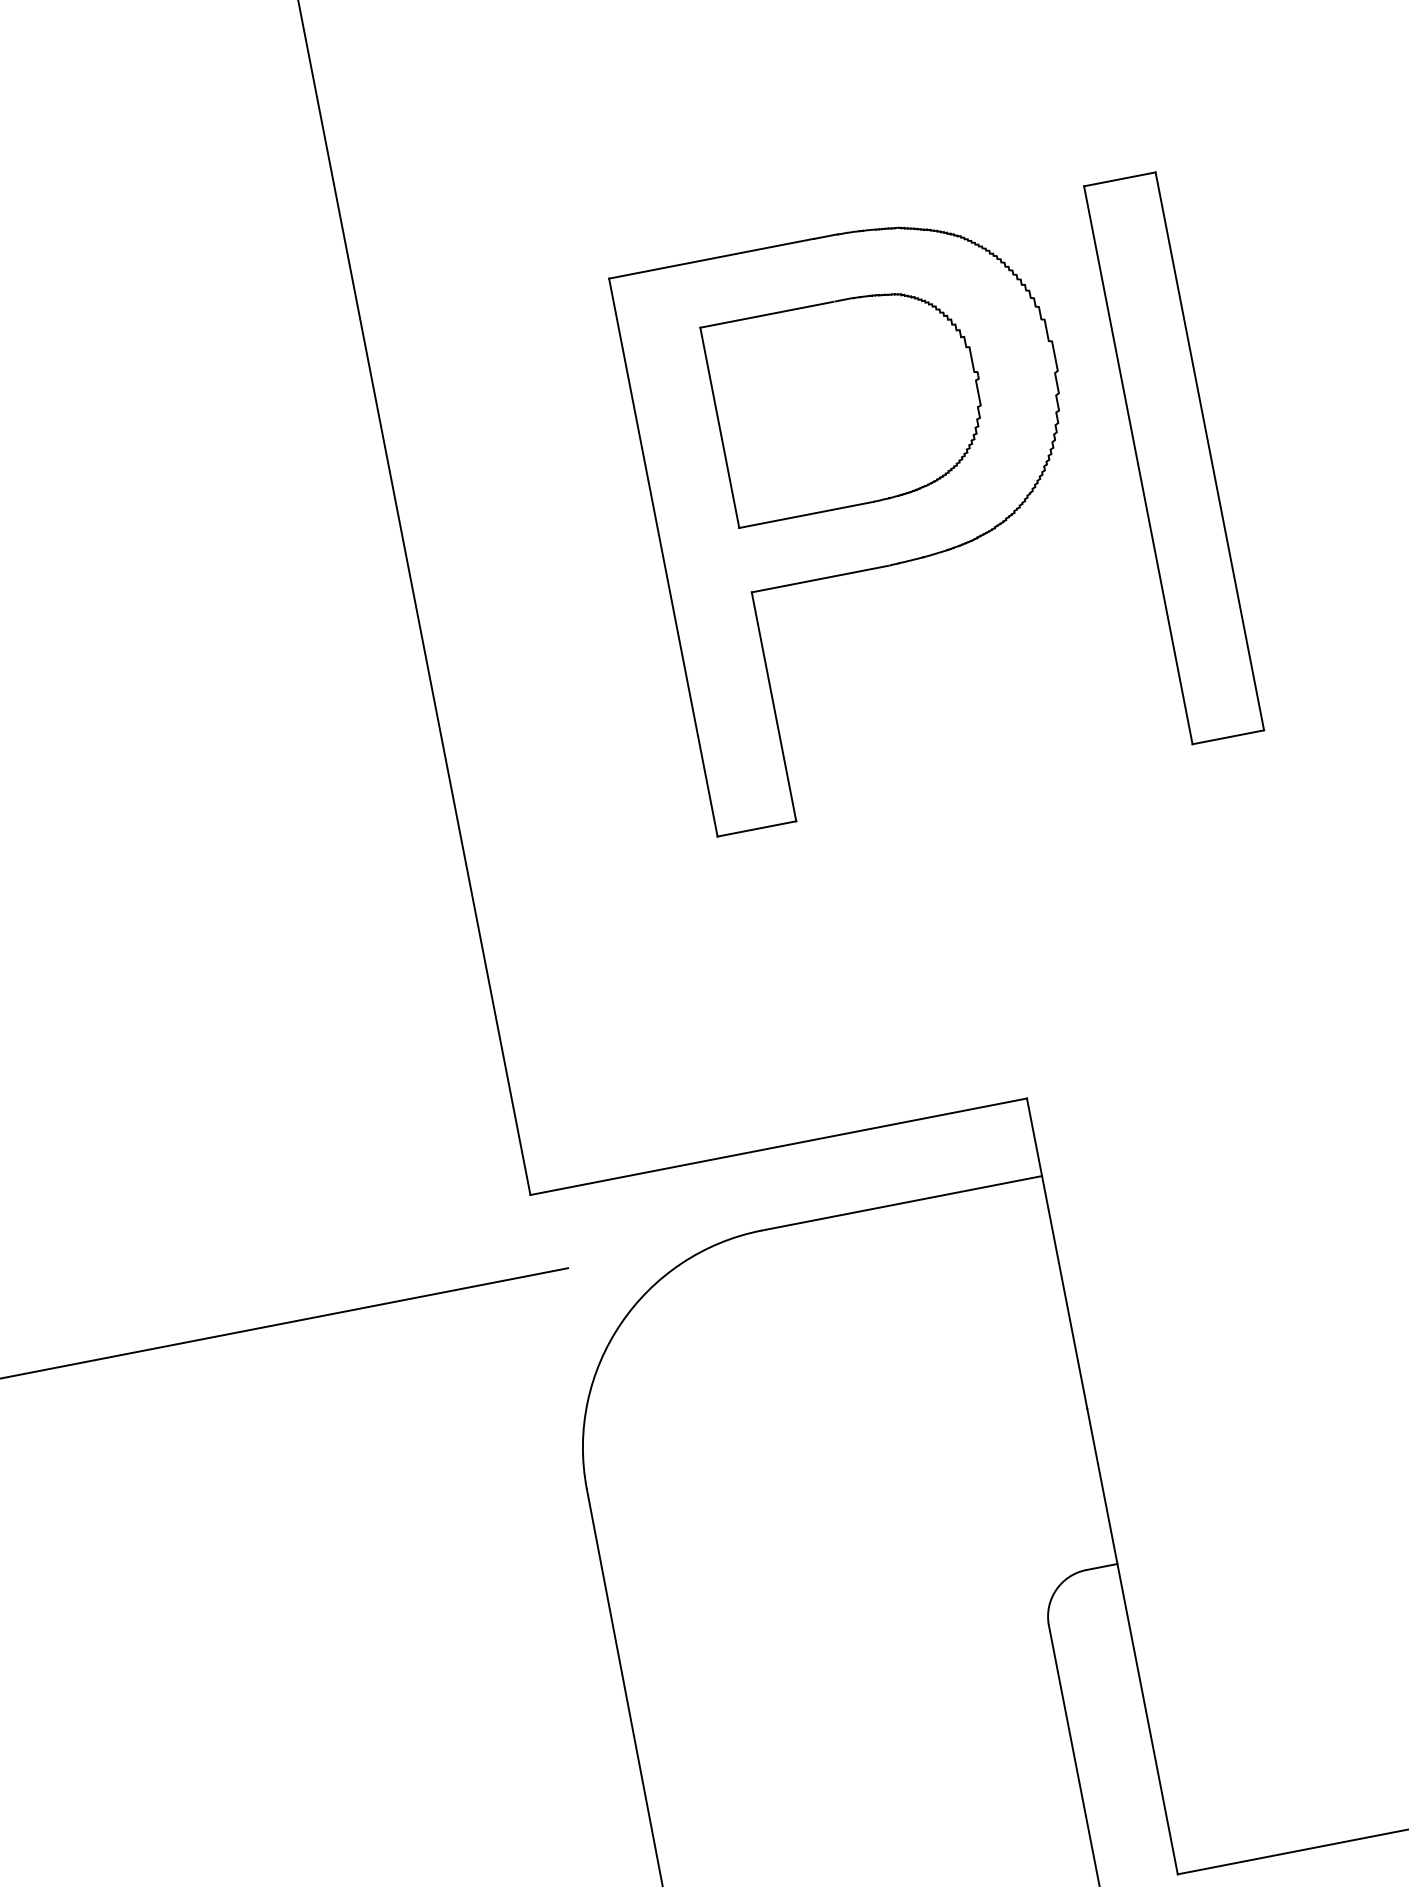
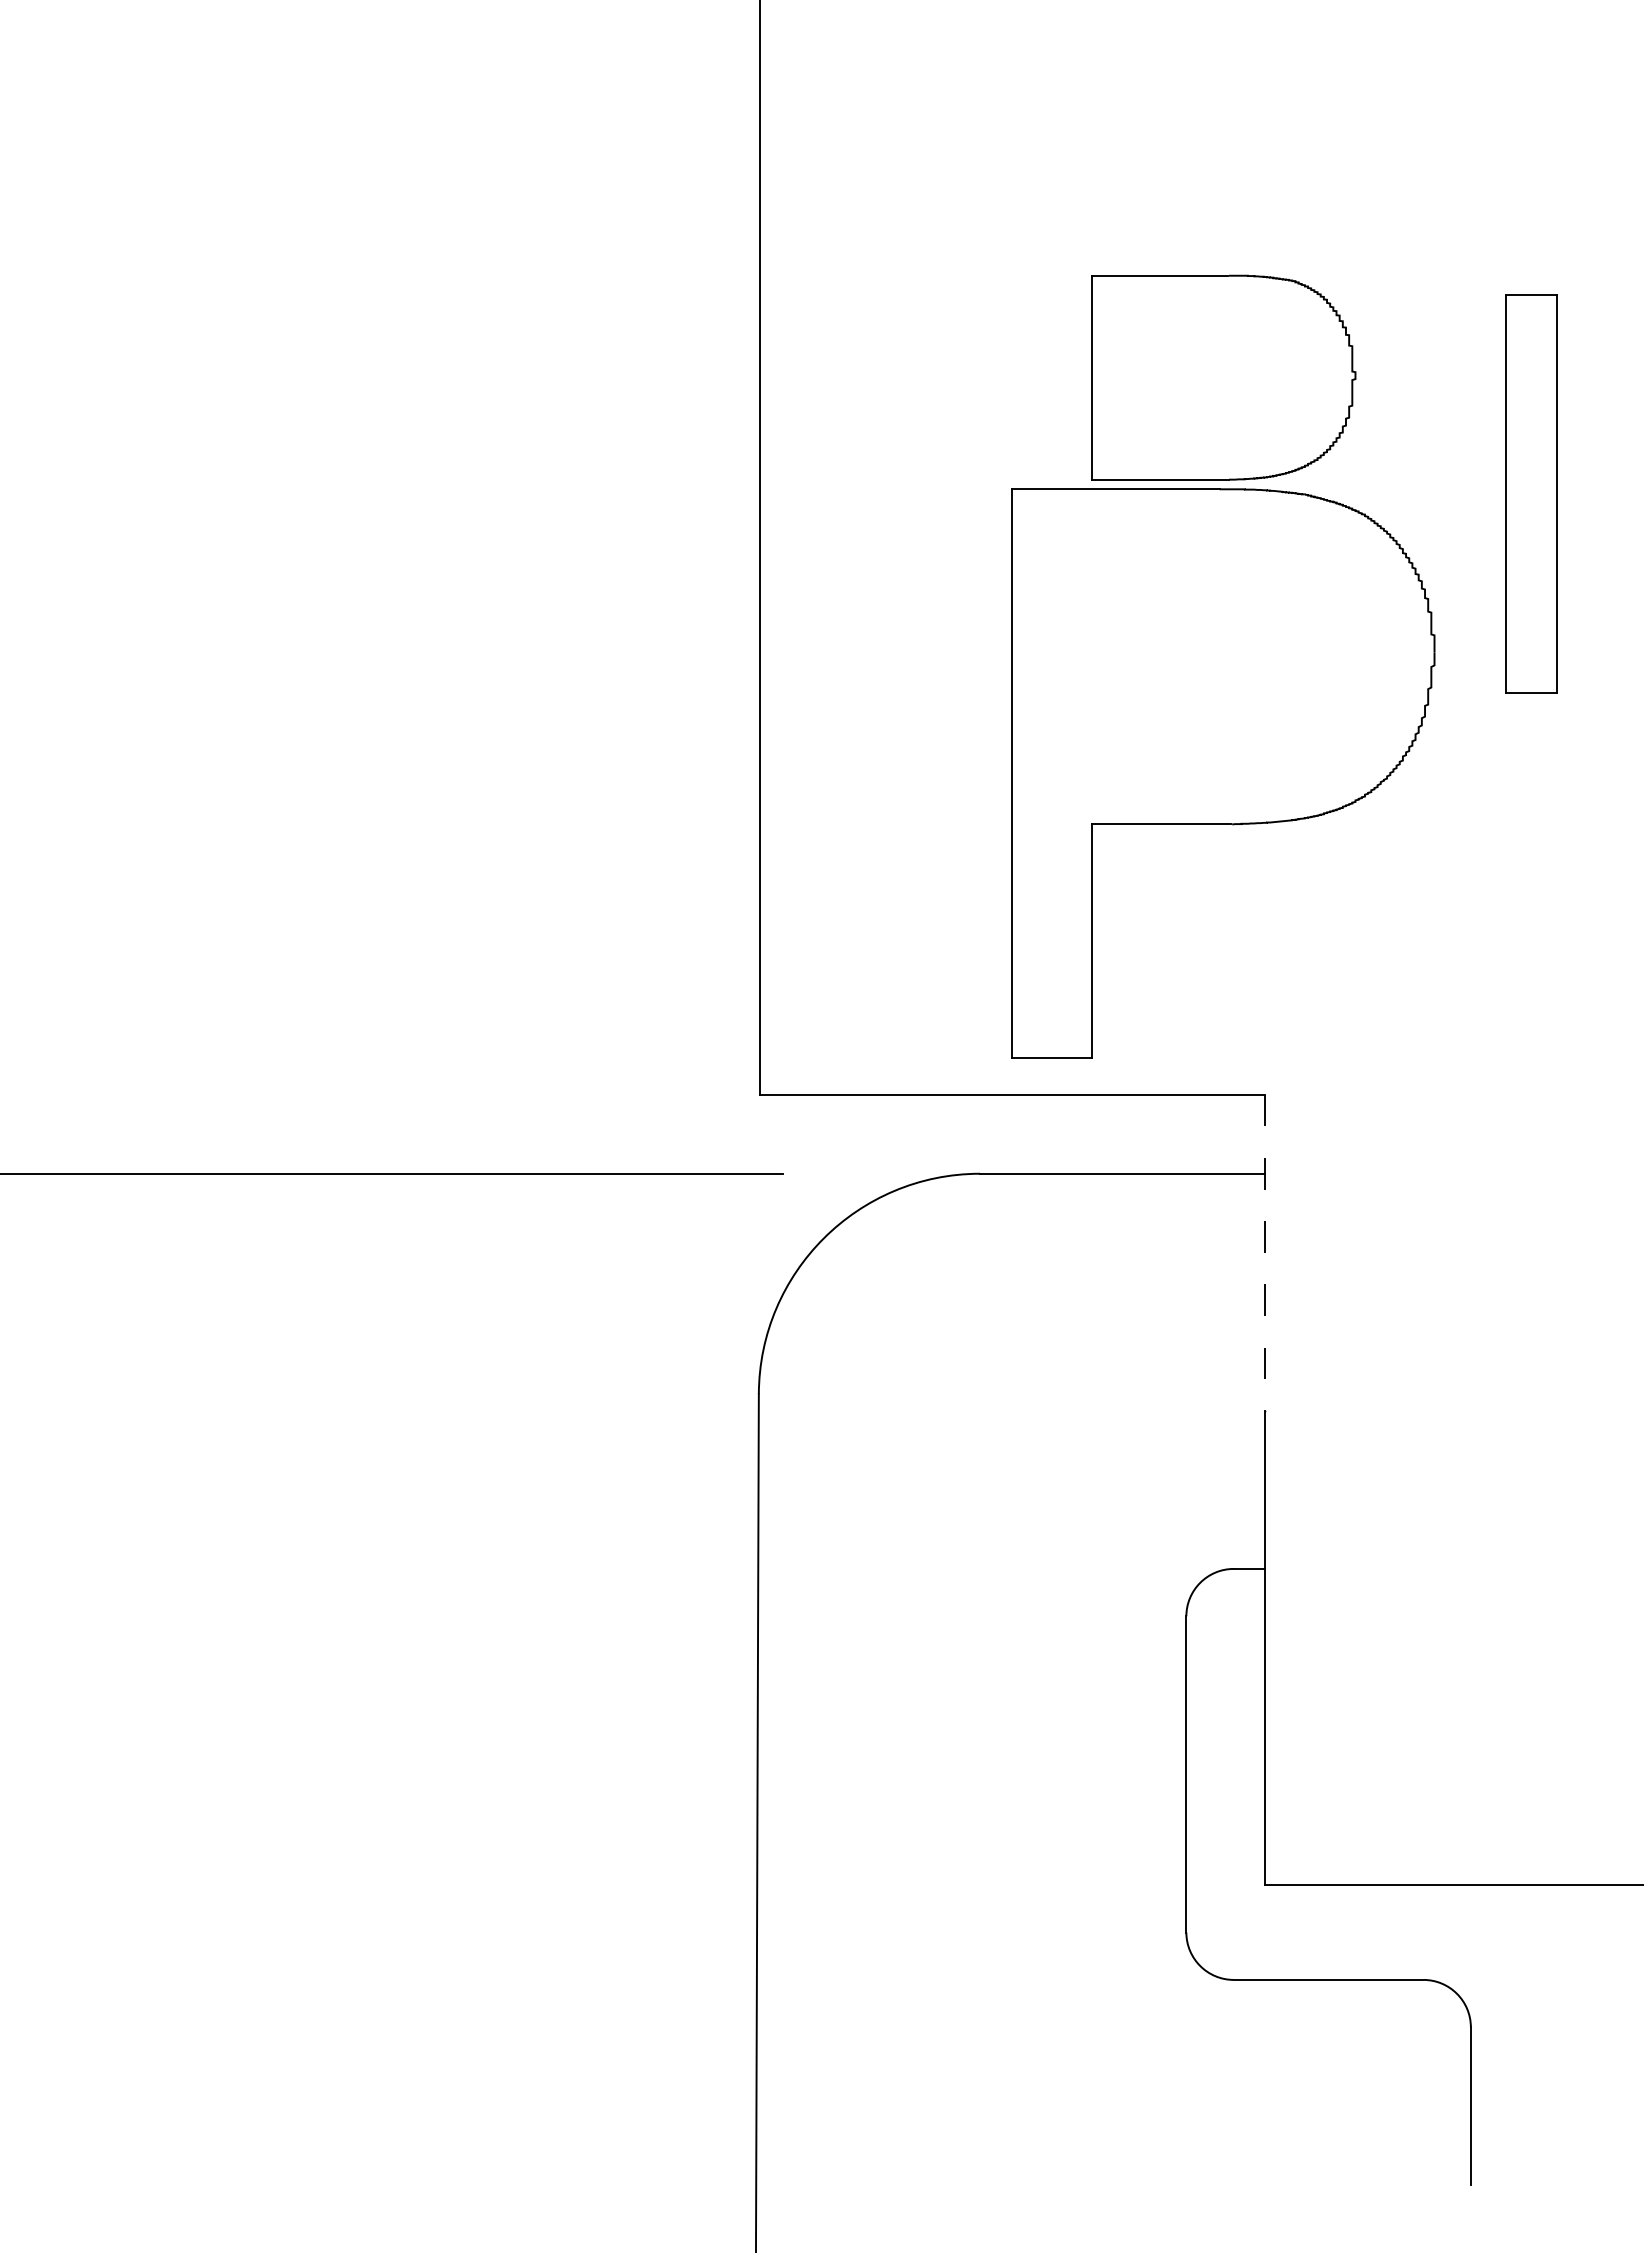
part: (1173, 458) -> (1531, 494), size x0.7
part: (871, 517) -> (1223, 773), moved
line: (1057, 1254) -> (1265, 1253), solid -> dashed

